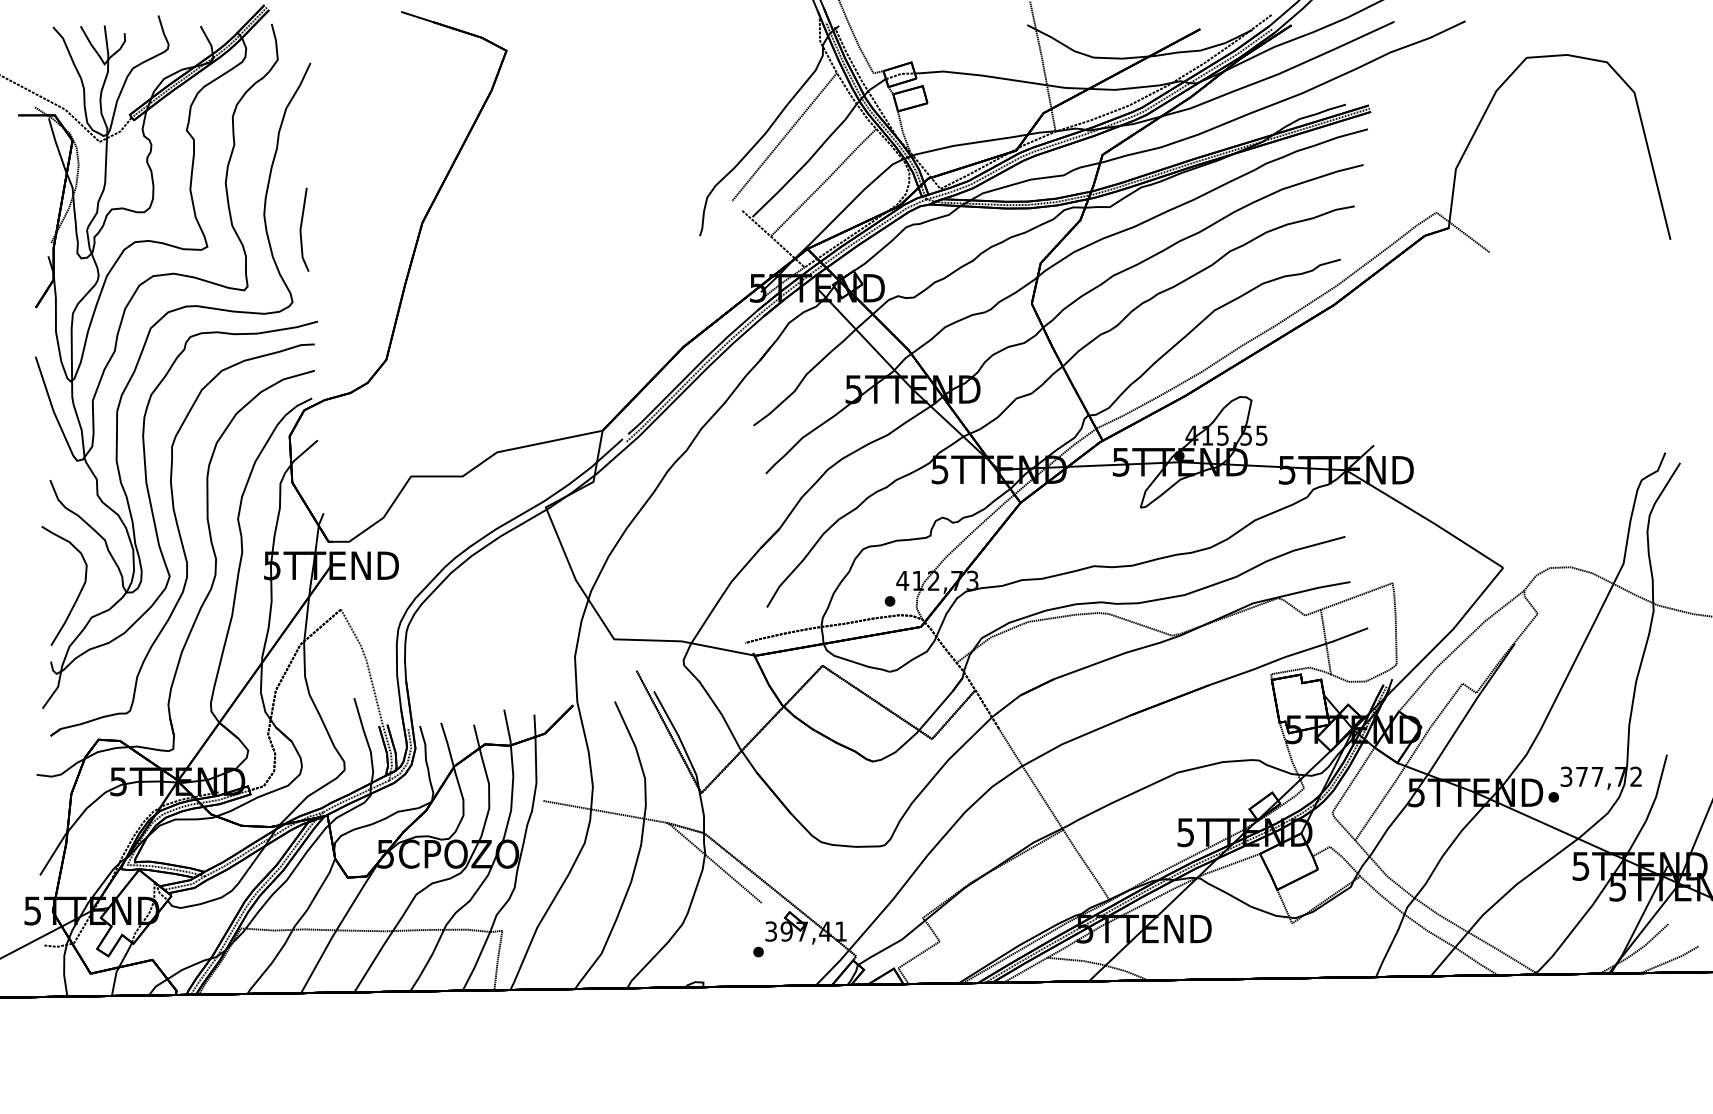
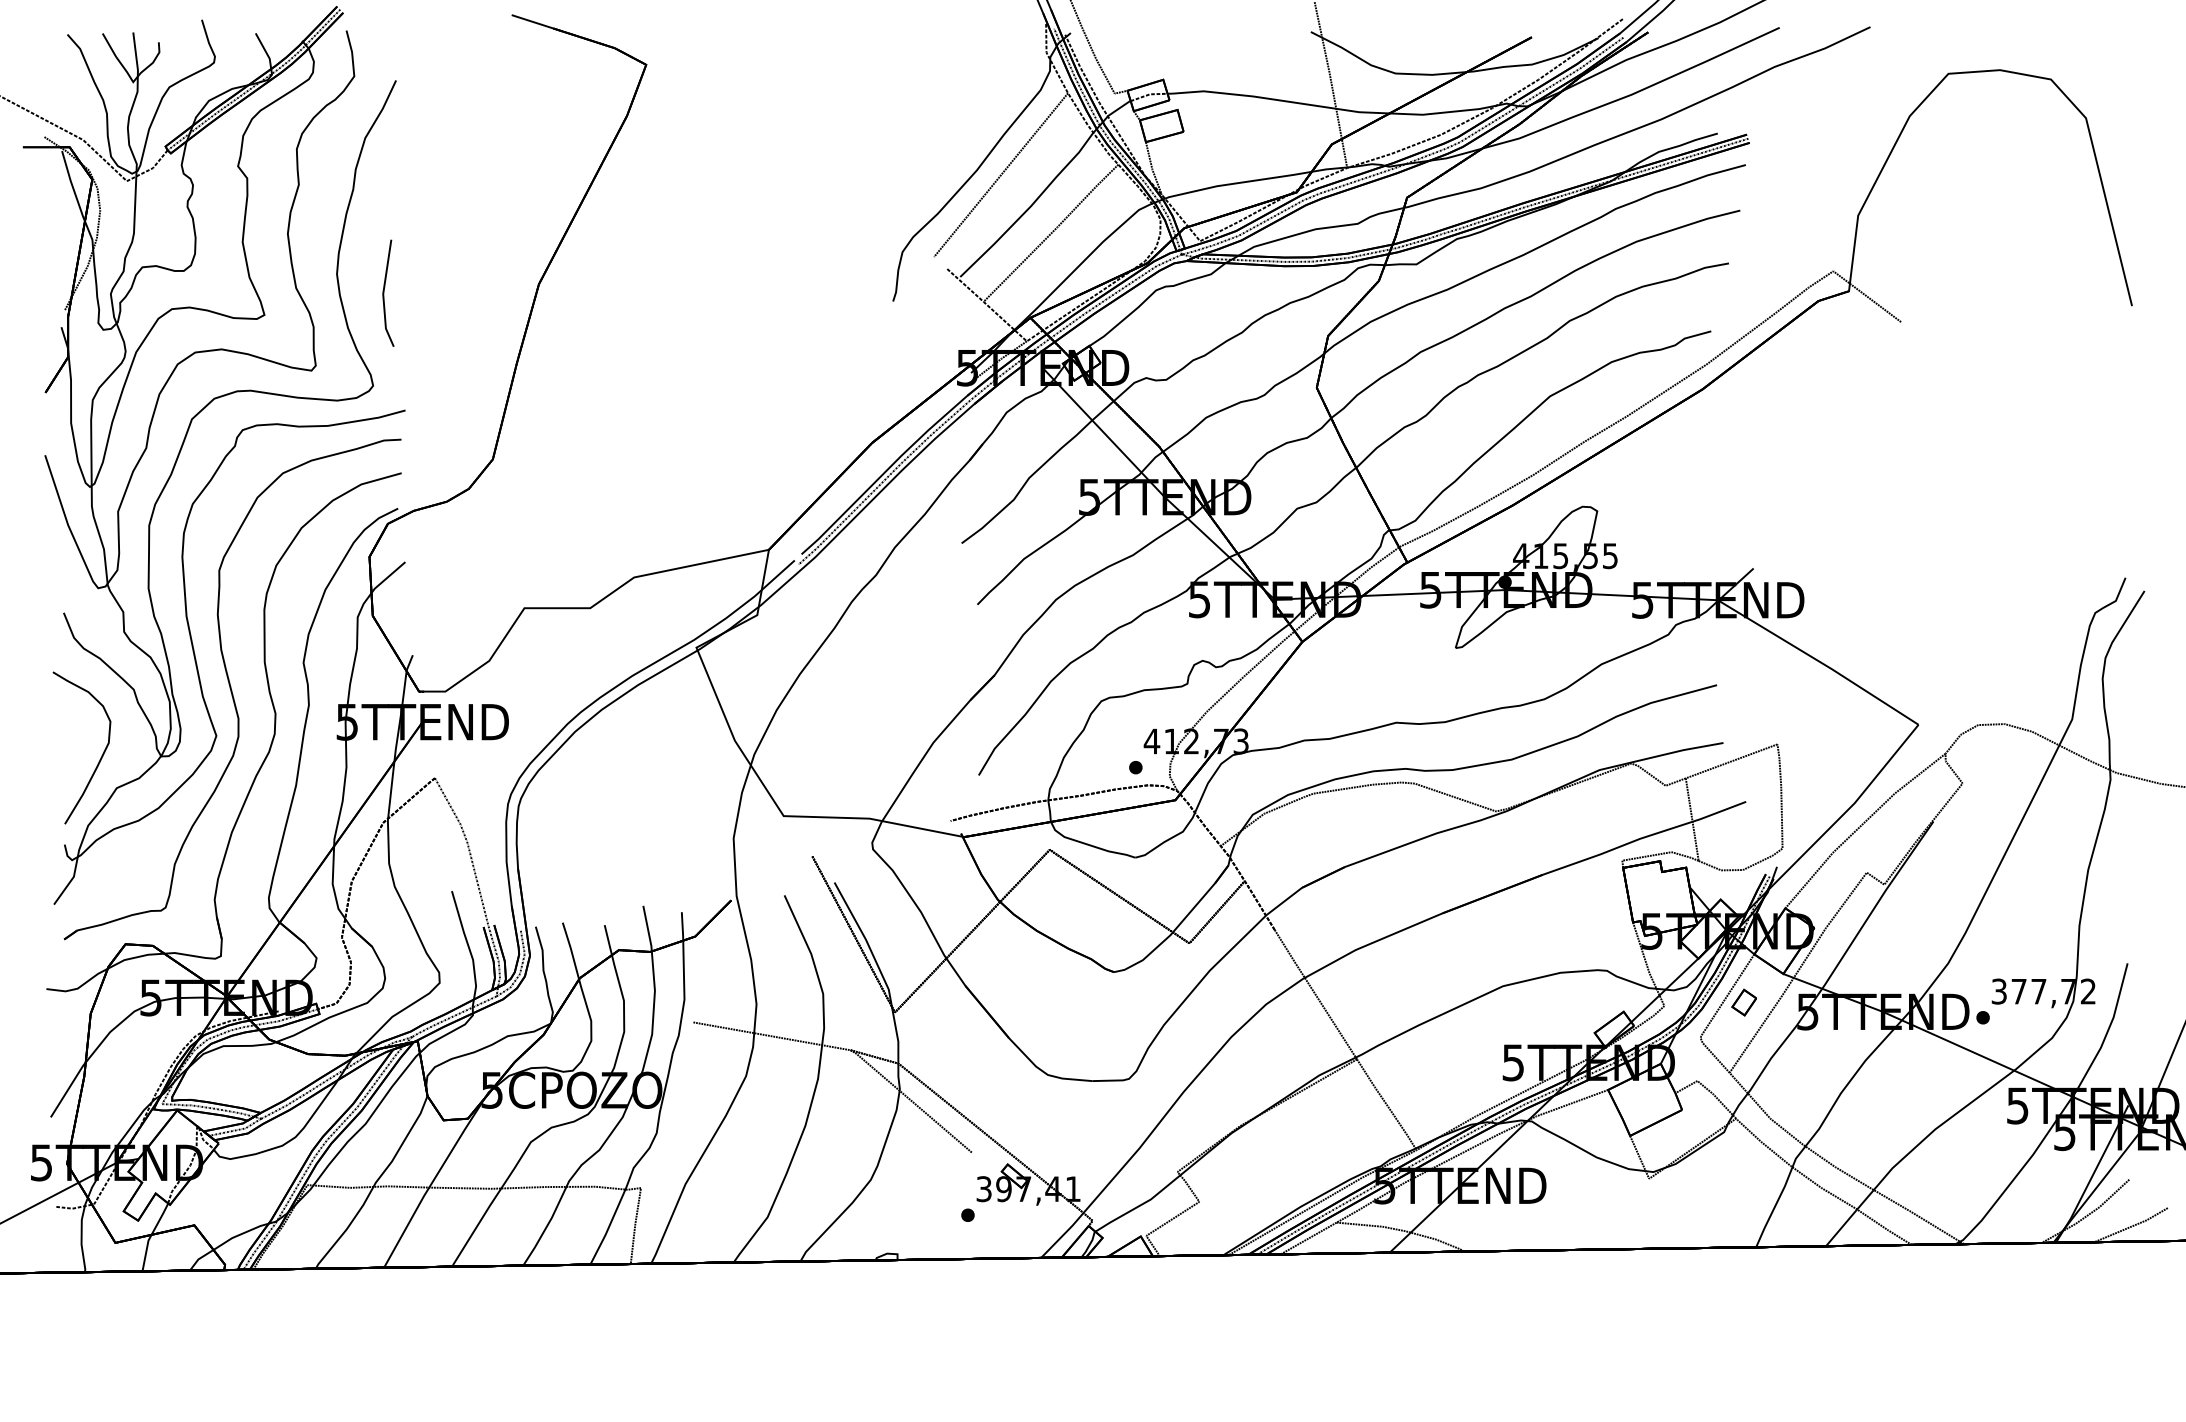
part: (1366, 785) -> (1743, 1002), added

